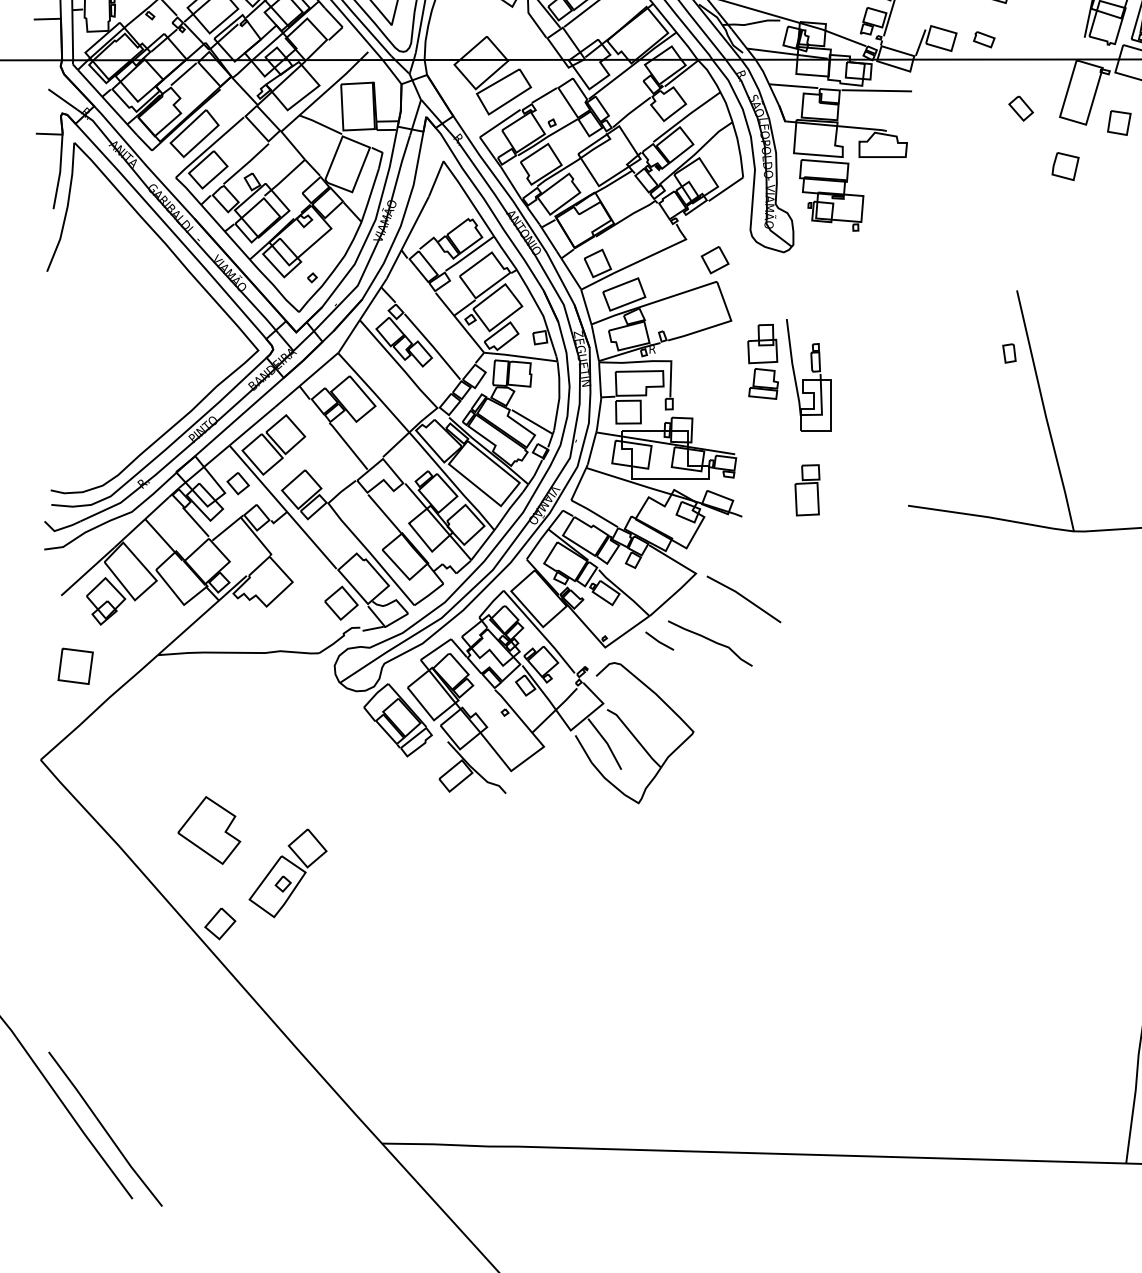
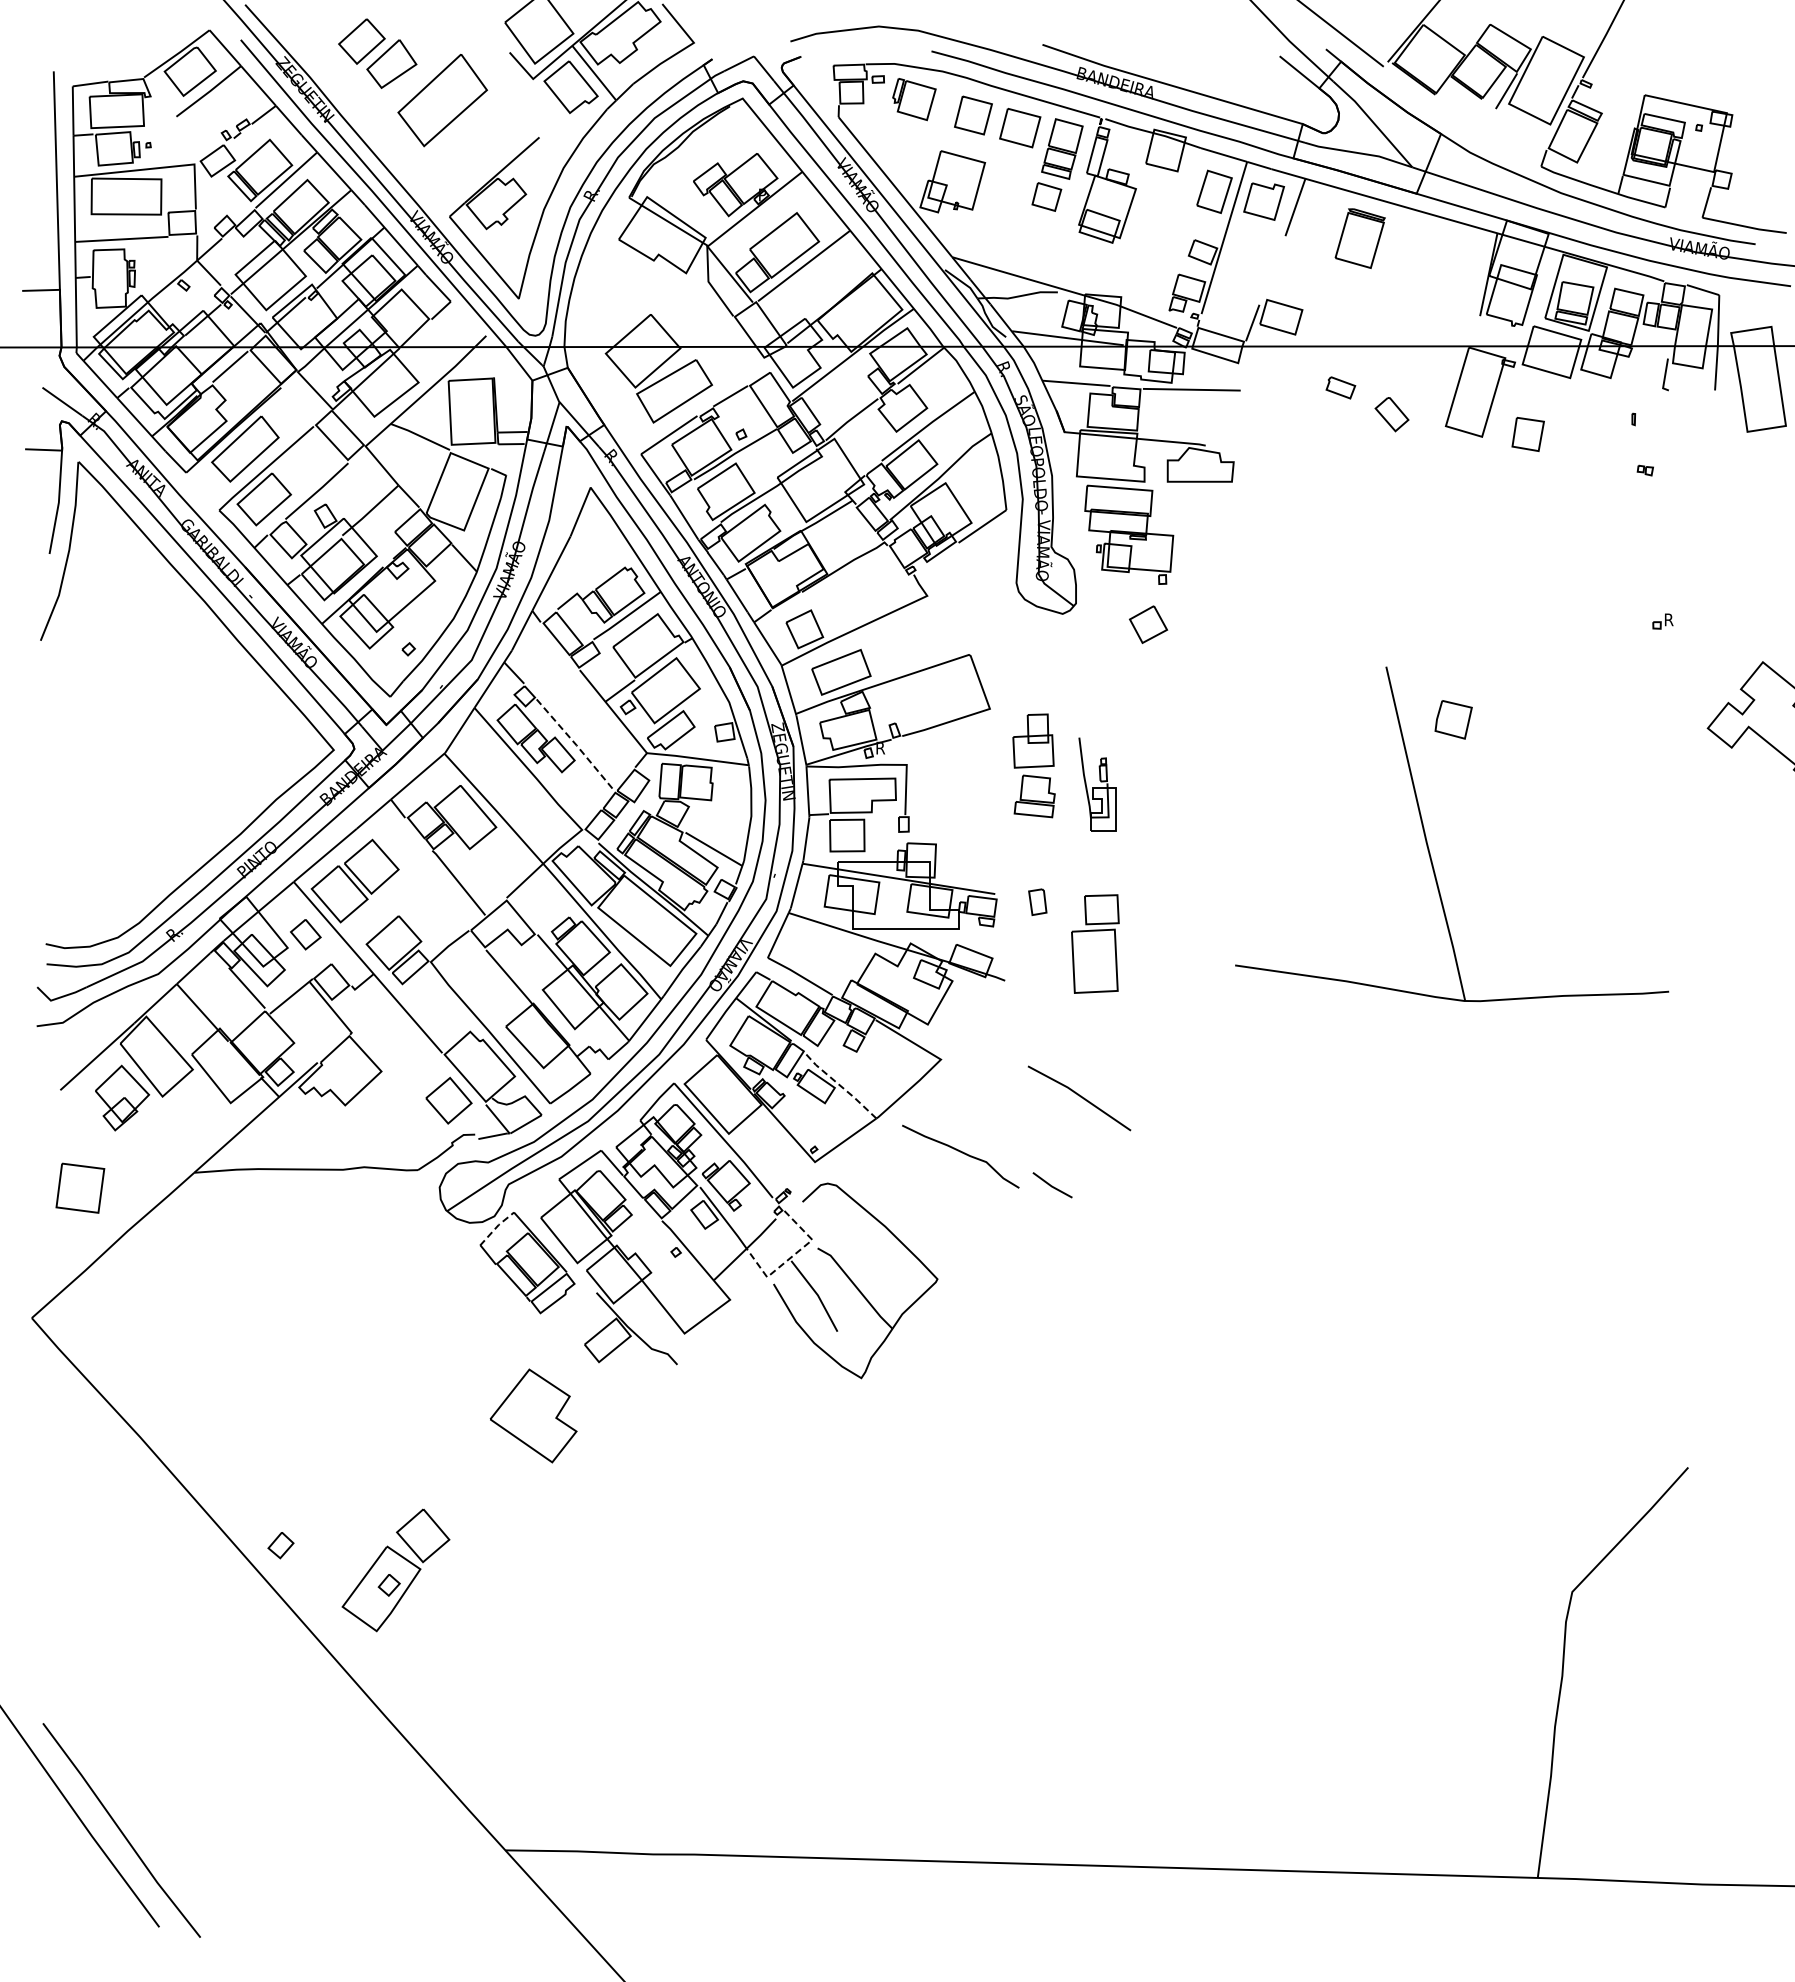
part: (984, 39) -> (1340, 387), moved
part: (1065, 166) -> (1453, 719), moved
part: (715, 259) -> (1148, 624), moved
line: (433, 347) -> (576, 745), solid -> dashed
part: (1009, 352) -> (1037, 901), moved
part: (808, 375) -> (1097, 784), size x0.6
part: (807, 489) -> (1095, 943), size x1.4
line: (623, 593) -> (840, 1086), solid -> dashed
line: (744, 598) -> (1080, 1097), moved
line: (659, 641) -> (1052, 1185), moved
line: (375, 694) -> (496, 1227), solid -> dashed
line: (588, 716) -> (791, 1257), solid -> dashed
part: (209, 830) -> (533, 1415), moved
part: (287, 873) -> (395, 1570), moved
part: (219, 923) -> (280, 1545), size x0.6

